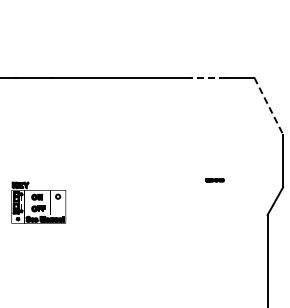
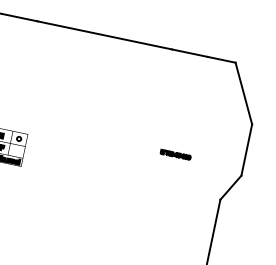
line: (207, 77) -> (189, 52), dashed -> solid
line: (268, 106) -> (243, 93), dashed -> solid
part: (214, 180) -> (175, 155), size x1.67

